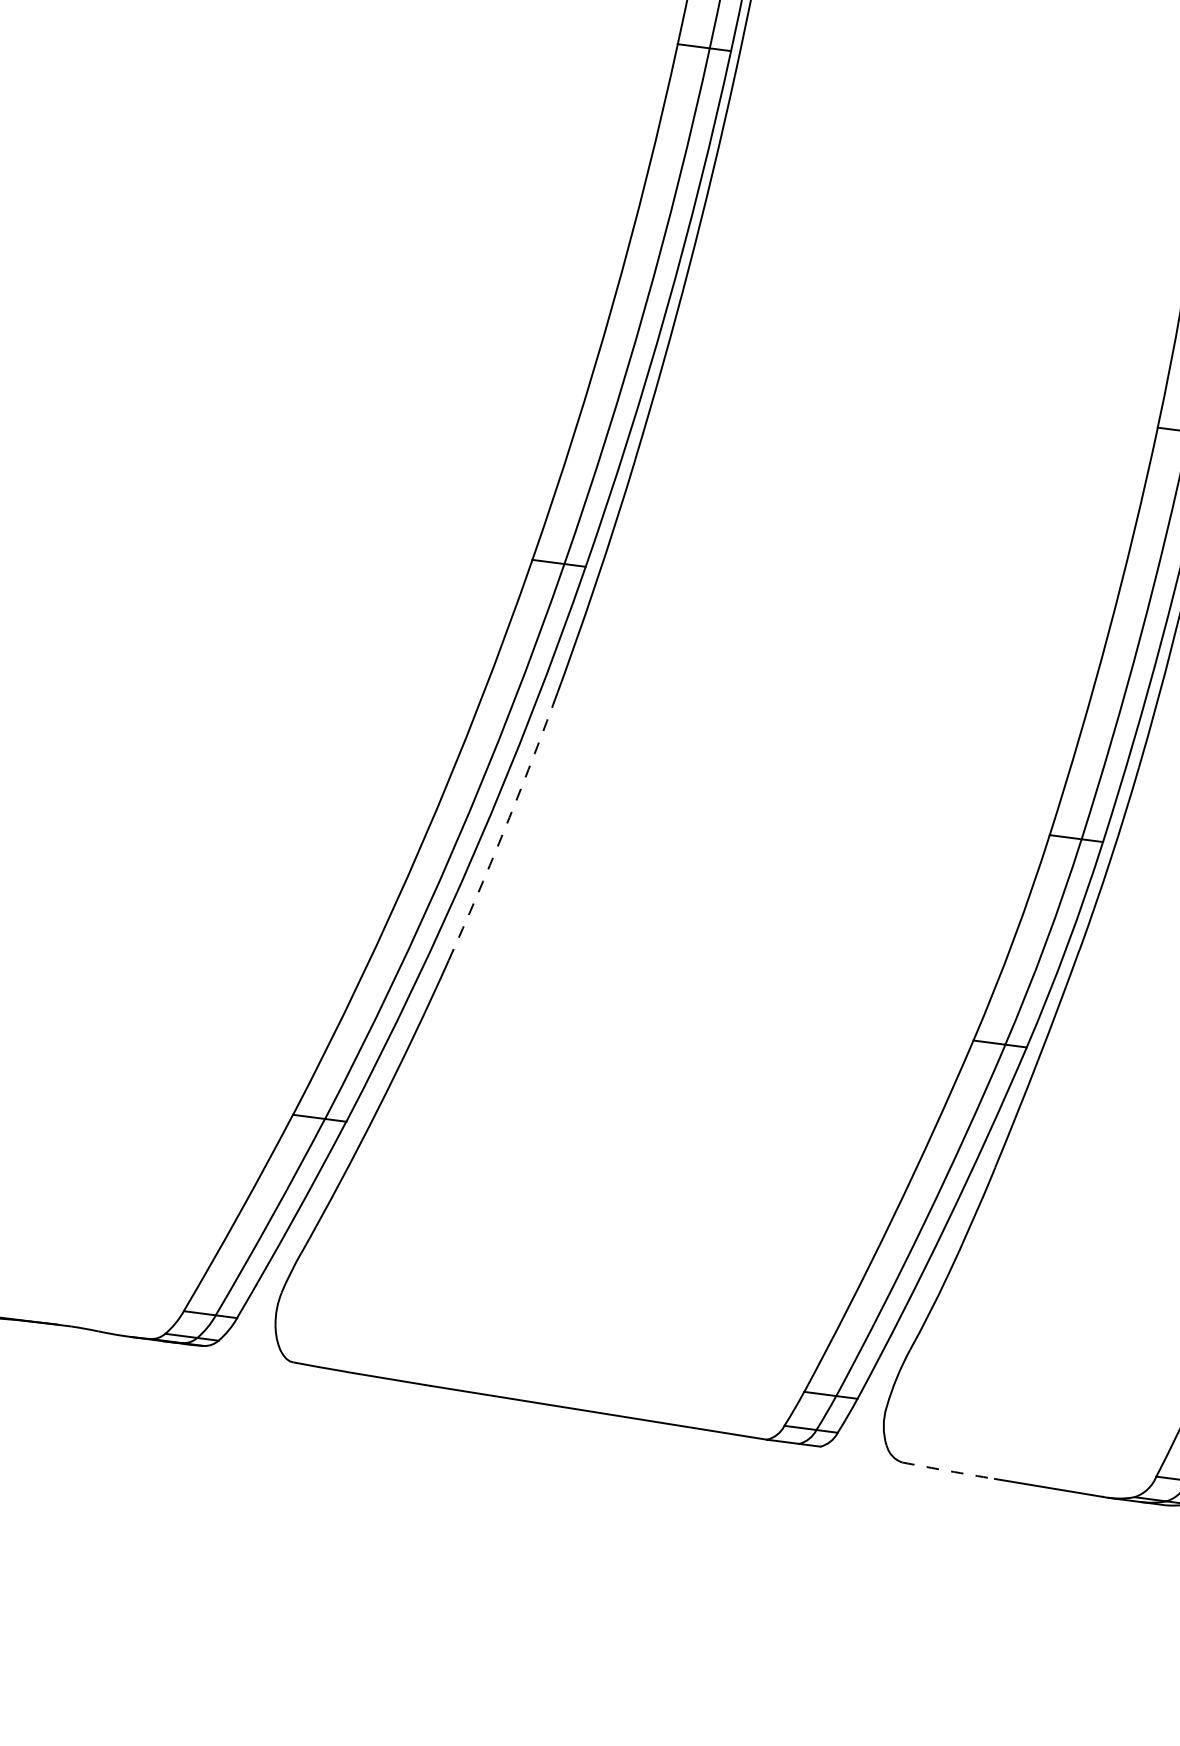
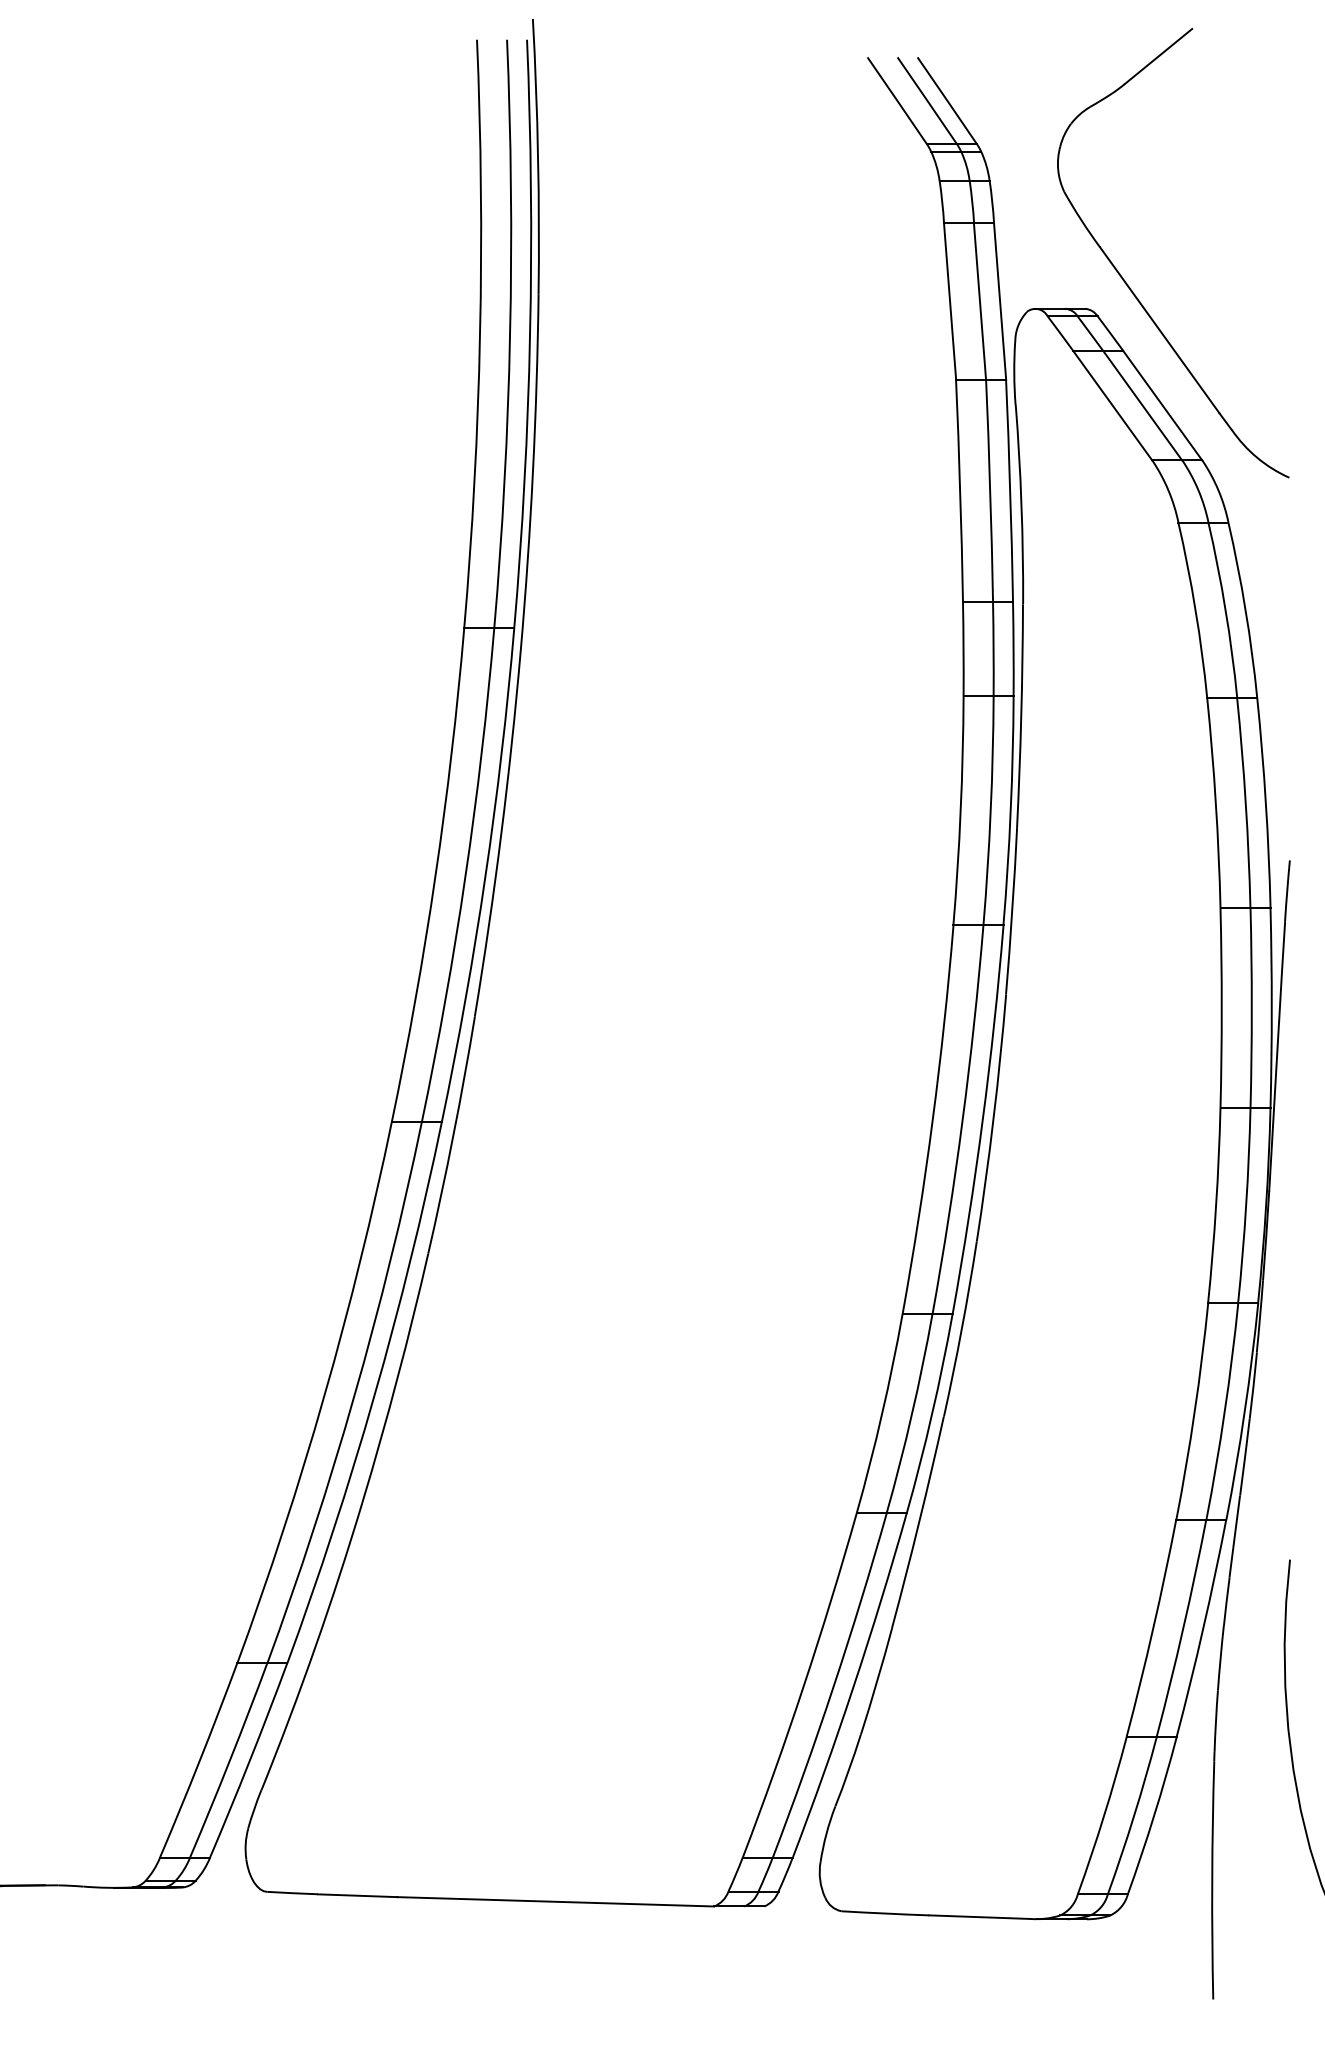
arc: (503, 833) -> (397, 1378), dashed -> solid
arc: (948, 1470) -> (885, 1913), dashed -> solid

